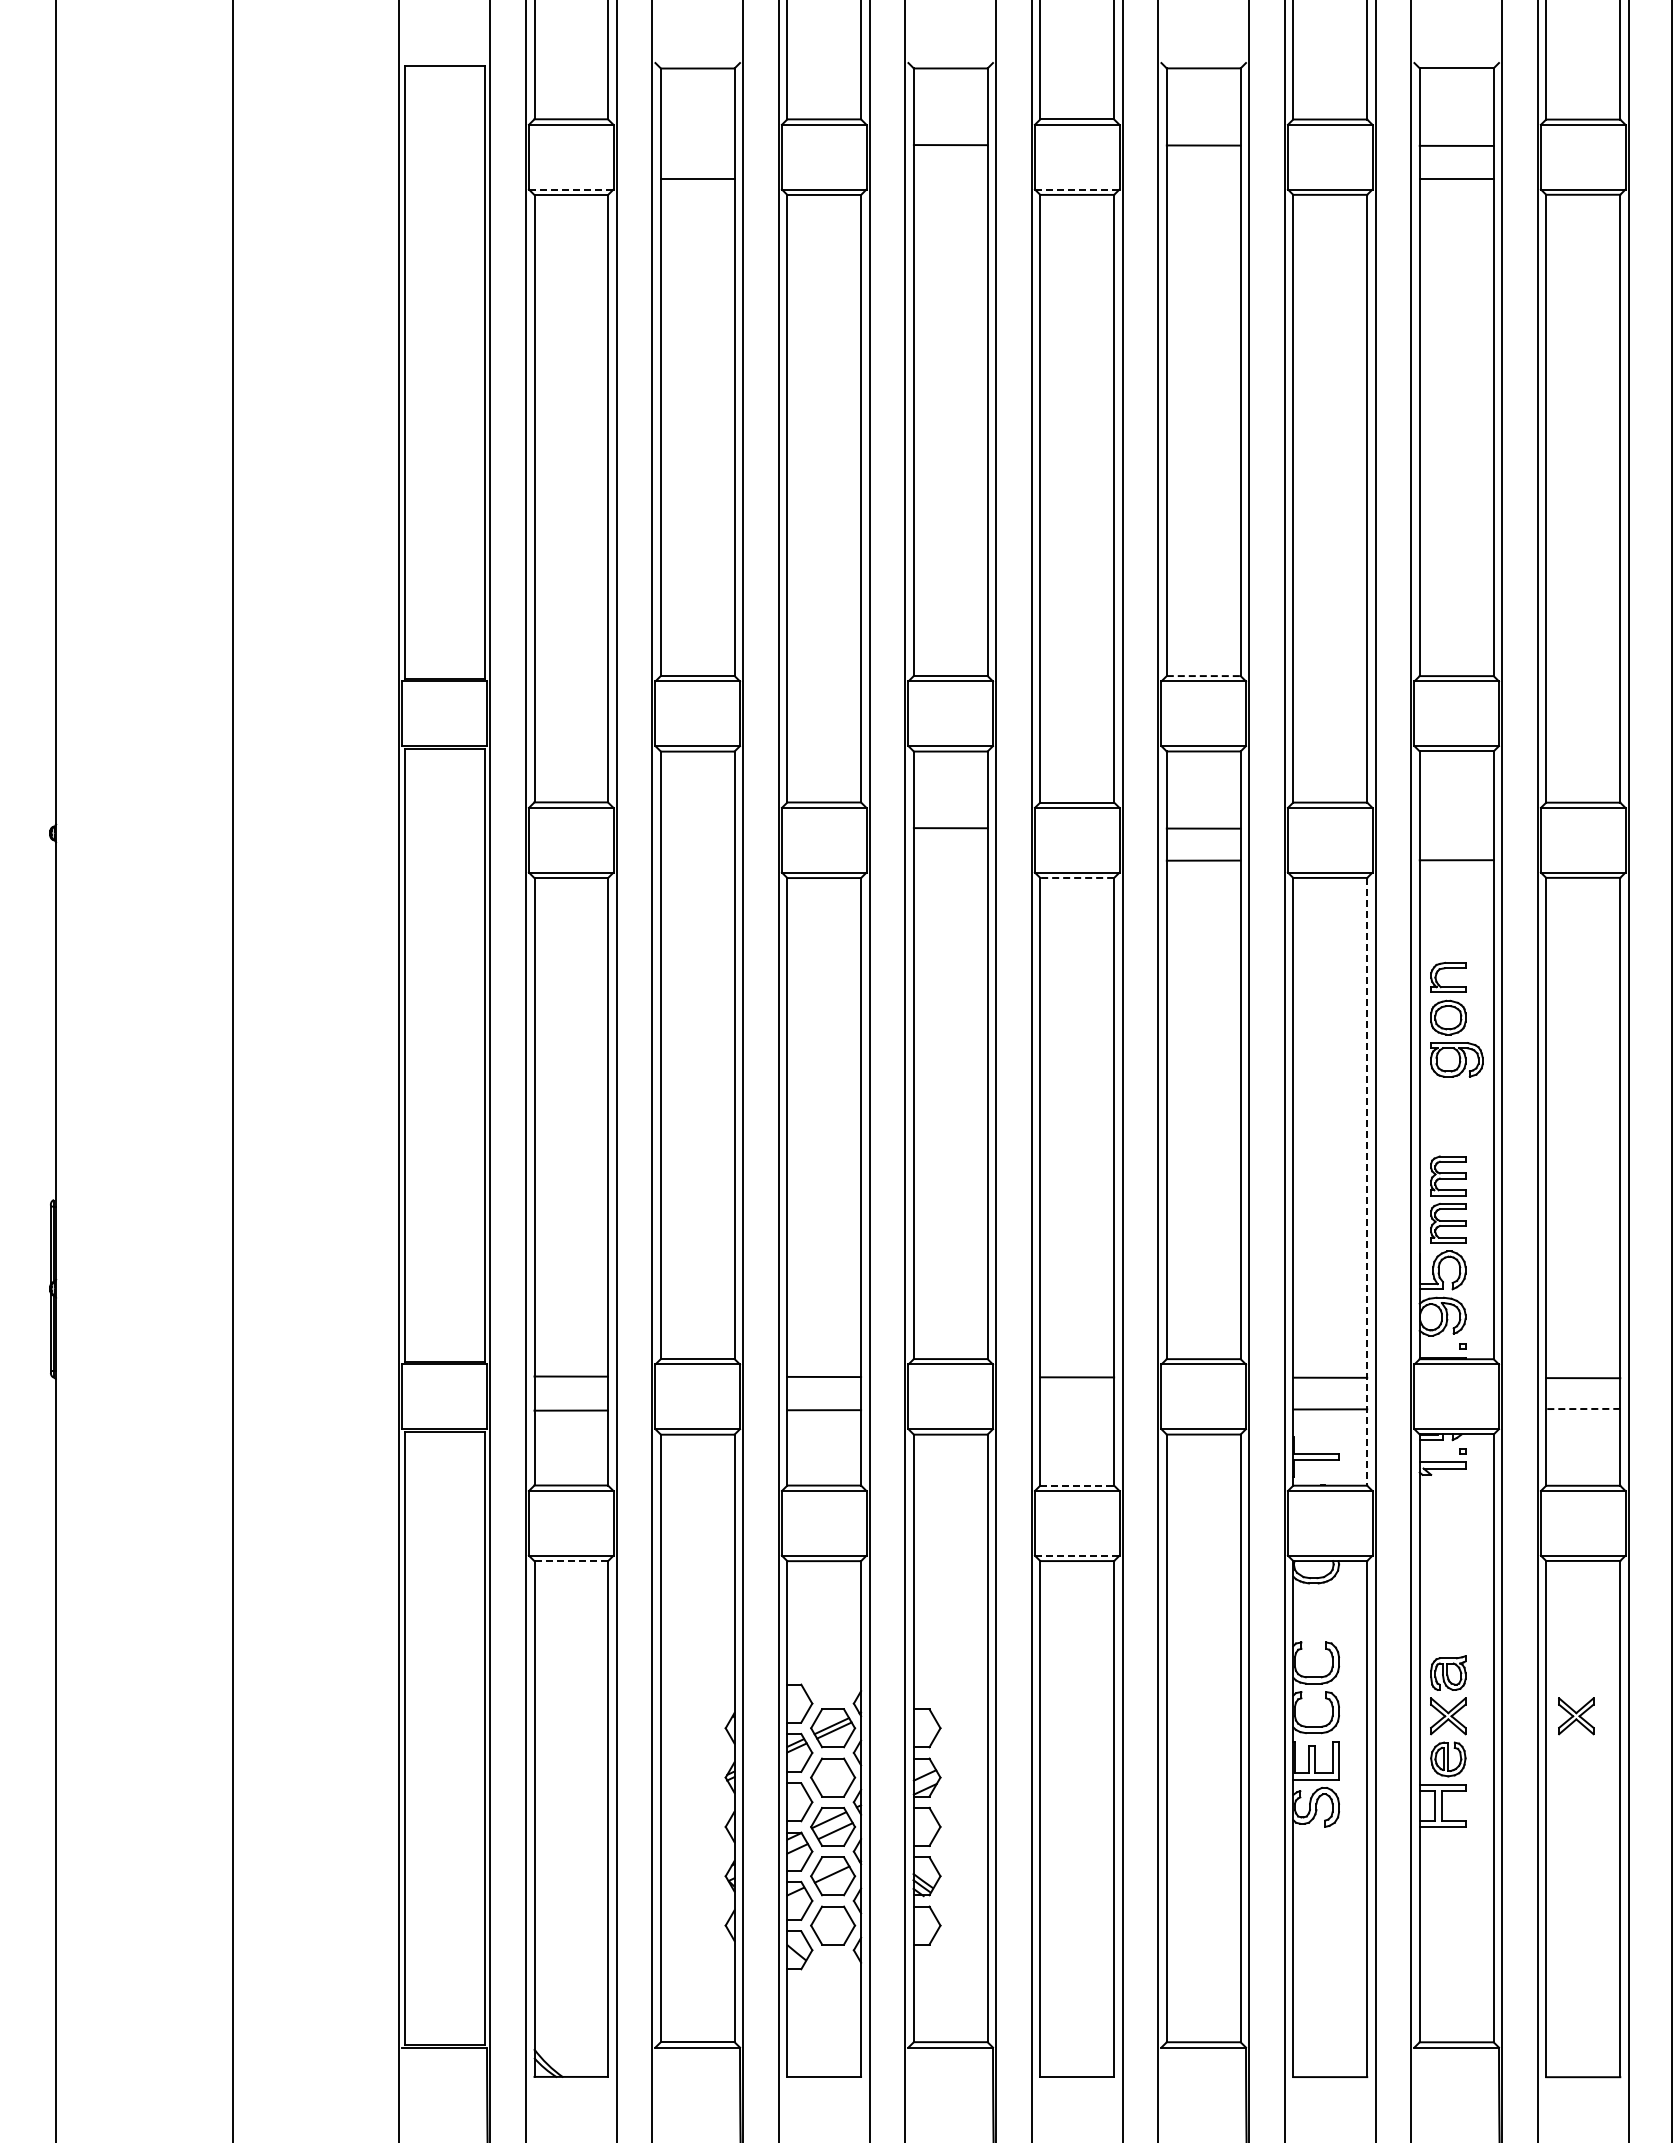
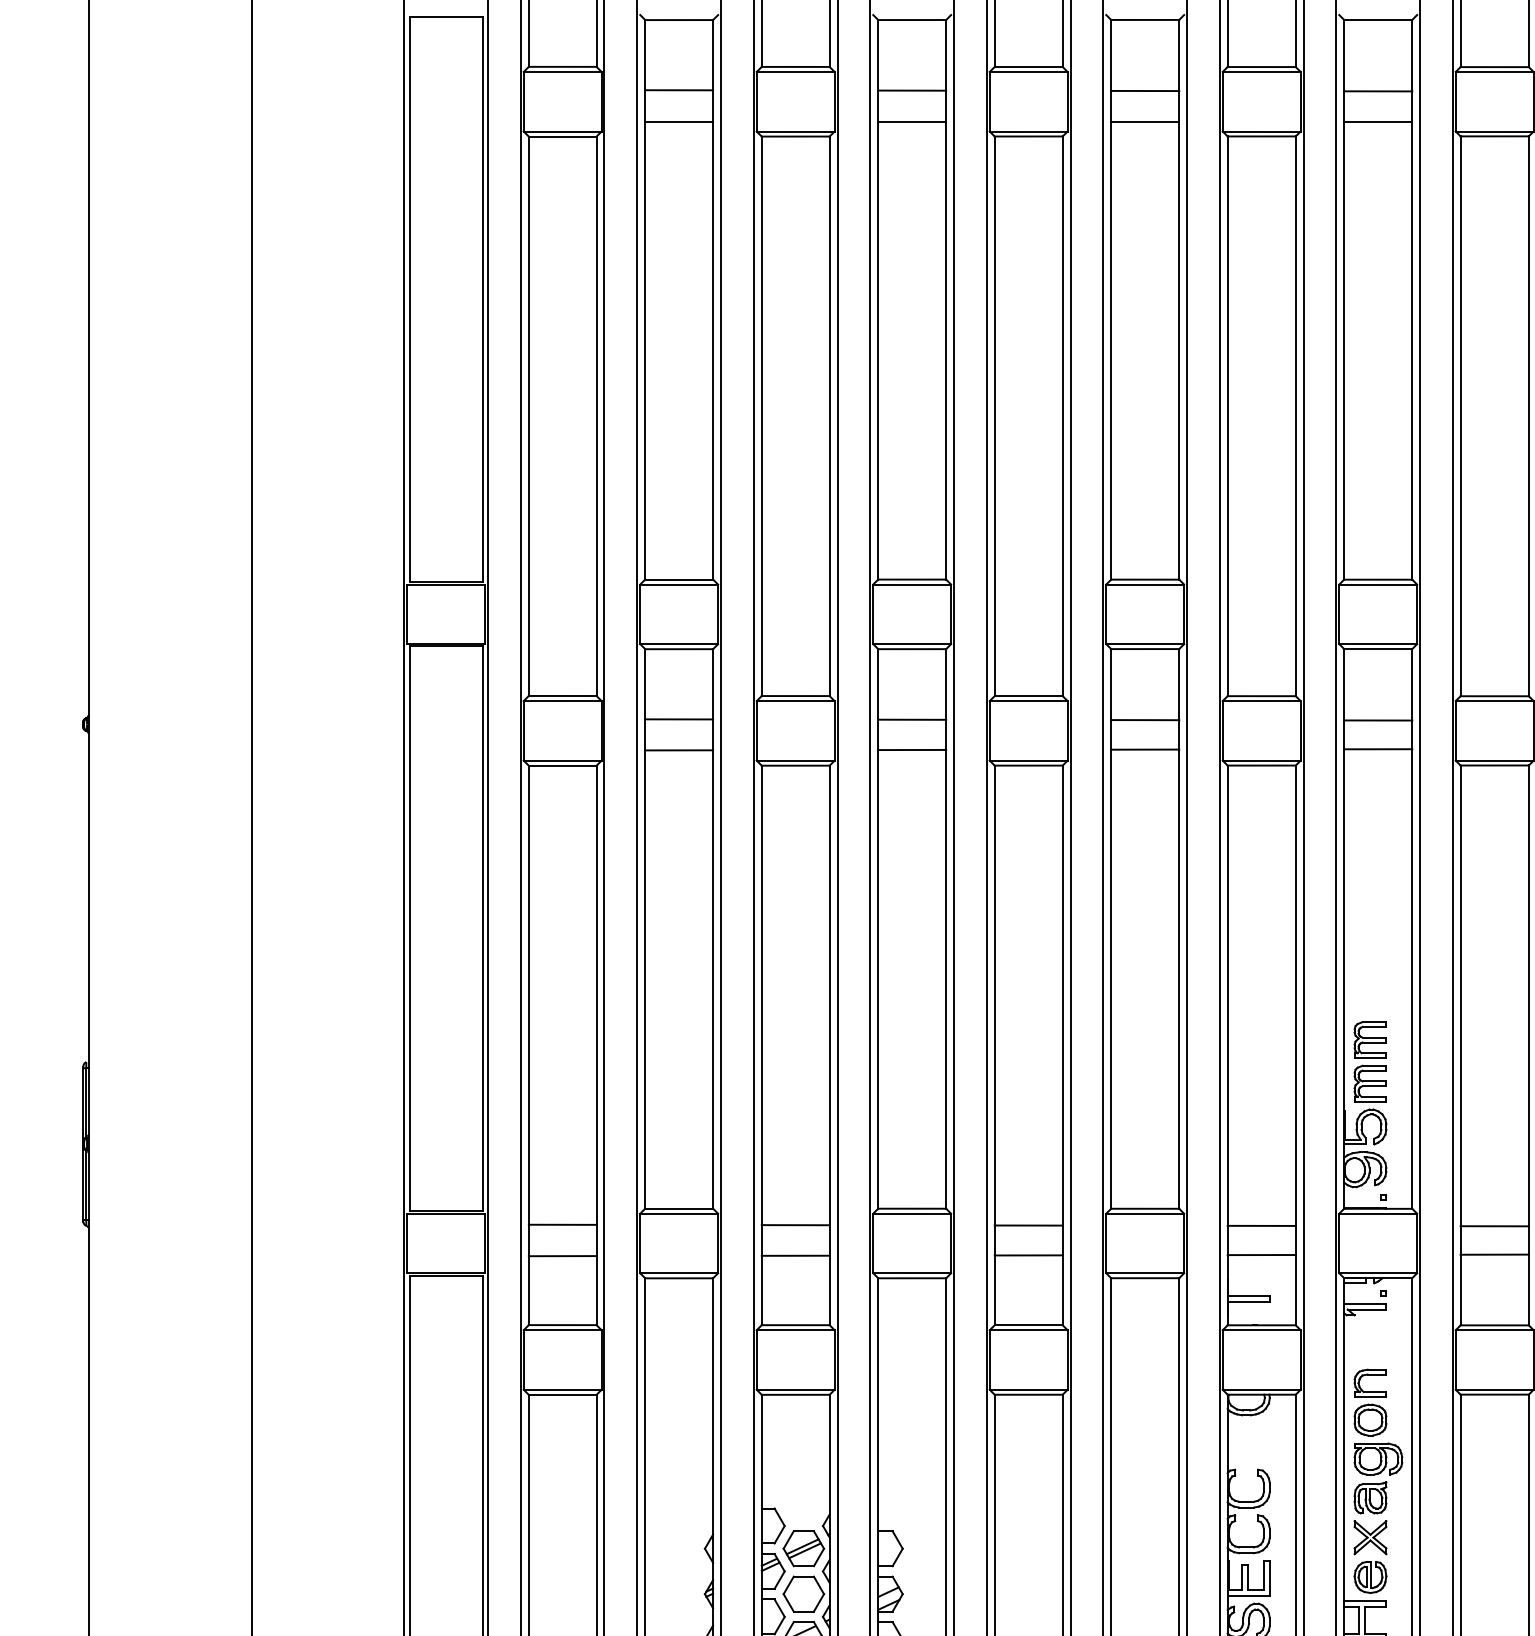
line: (697, 144) -> (678, 90), added
line: (950, 179) -> (911, 122), added
line: (1203, 179) -> (1144, 122), added
line: (571, 189) -> (562, 131), dashed -> solid
line: (1077, 189) -> (1028, 131), dashed -> solid
line: (1203, 676) -> (1144, 580), dashed -> solid
line: (697, 827) -> (678, 719), added
line: (1456, 828) -> (1378, 720), added
line: (950, 860) -> (911, 749), added
line: (697, 861) -> (678, 750), added
line: (1077, 878) -> (1028, 766), dashed -> solid
part: (1456, 1019) -> (1378, 1421), moved
line: (1367, 1181) -> (1296, 1045), dashed -> solid
line: (1077, 1409) -> (1028, 1255), added
line: (1582, 1409) -> (1494, 1255), dashed -> solid
line: (1077, 1485) -> (1028, 1325), dashed -> solid
line: (1077, 1555) -> (1028, 1389), dashed -> solid
line: (571, 1561) -> (562, 1395), dashed -> solid
part: (1576, 1716) -> (1488, 1537), removed

